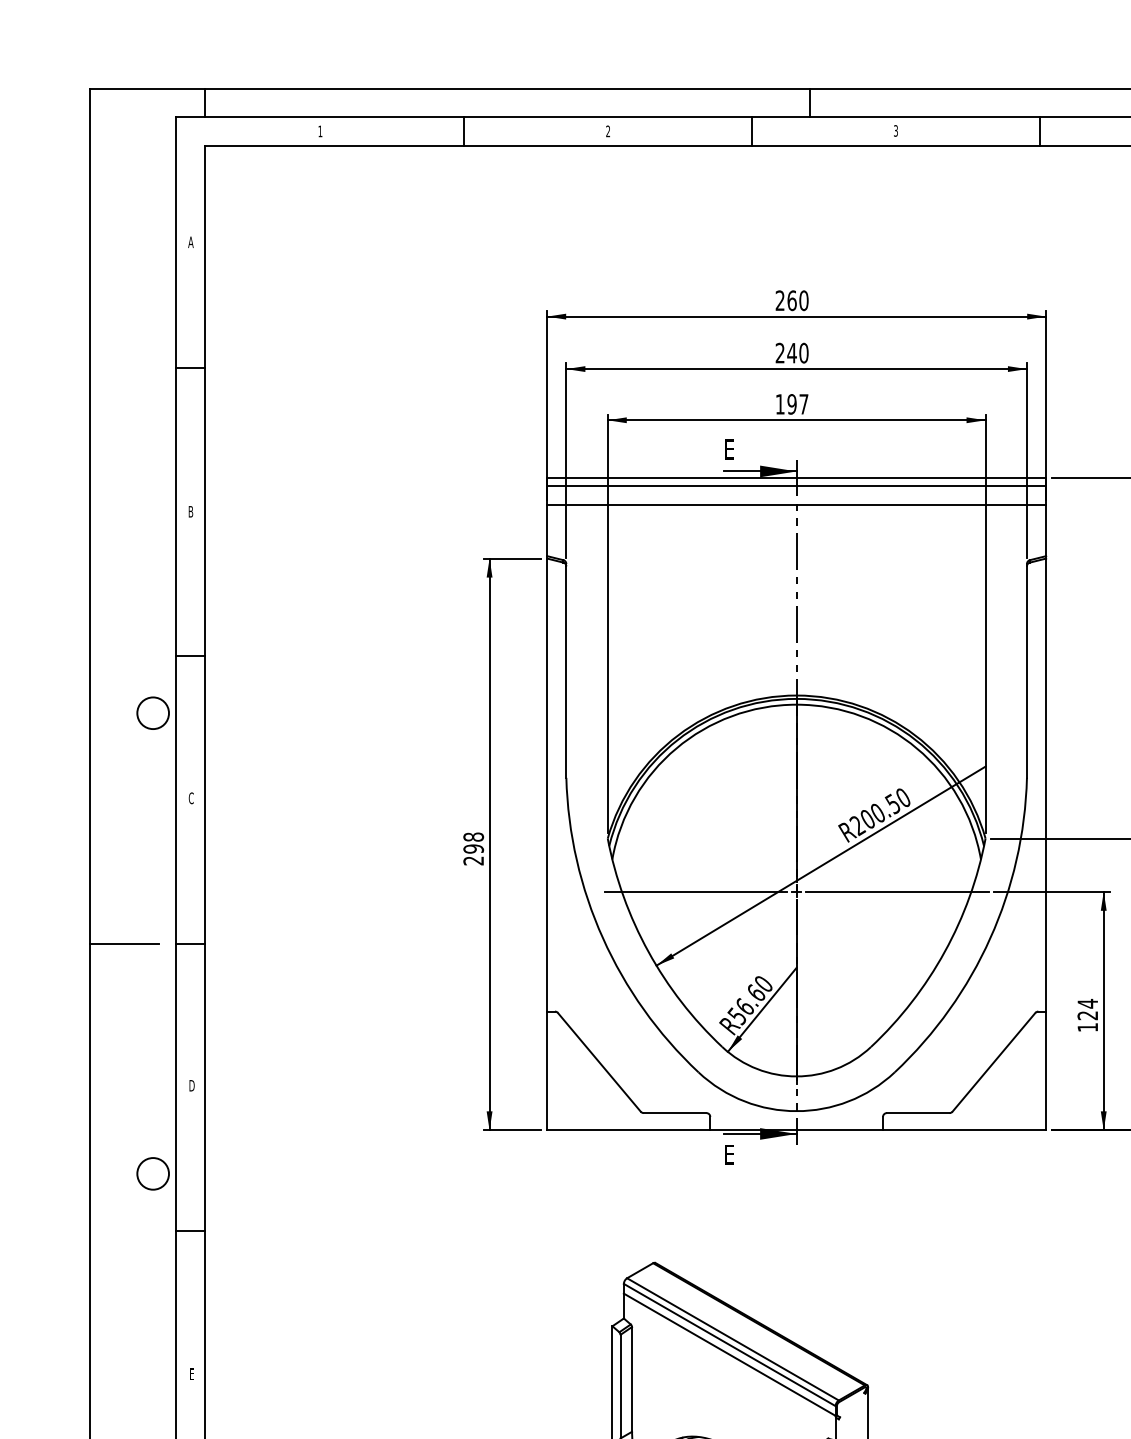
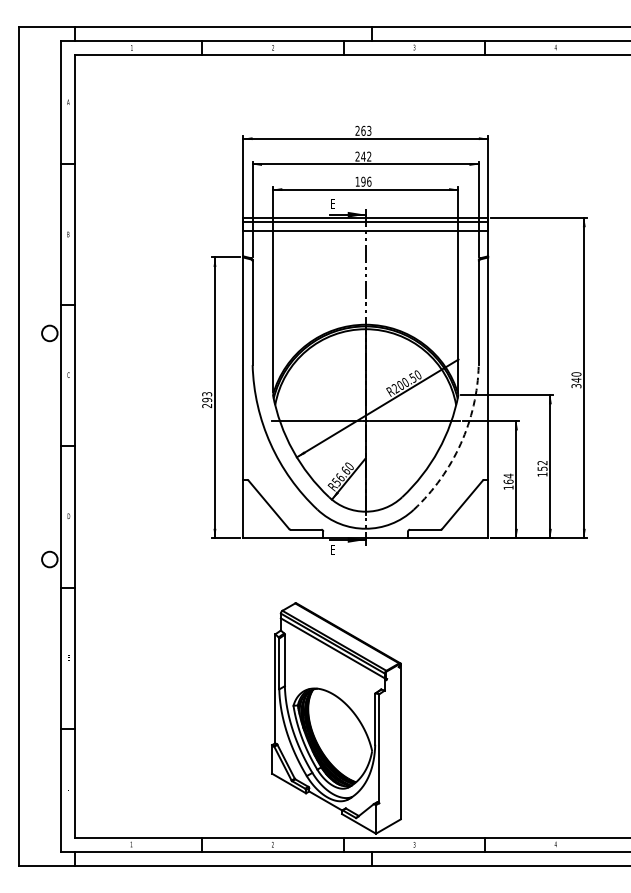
text: (804, 299) -> (369, 130), 260 -> 263
text: (804, 352) -> (369, 156), 240 -> 242
text: (804, 403) -> (369, 181), 197 -> 196
text: (474, 837) -> (207, 394), 298 -> 293
arc: (989, 937) -> (460, 443), solid -> dashed
line: (123, 943) -> (35, 446), removed
text: (1087, 1014) -> (508, 481), 124 -> 164

